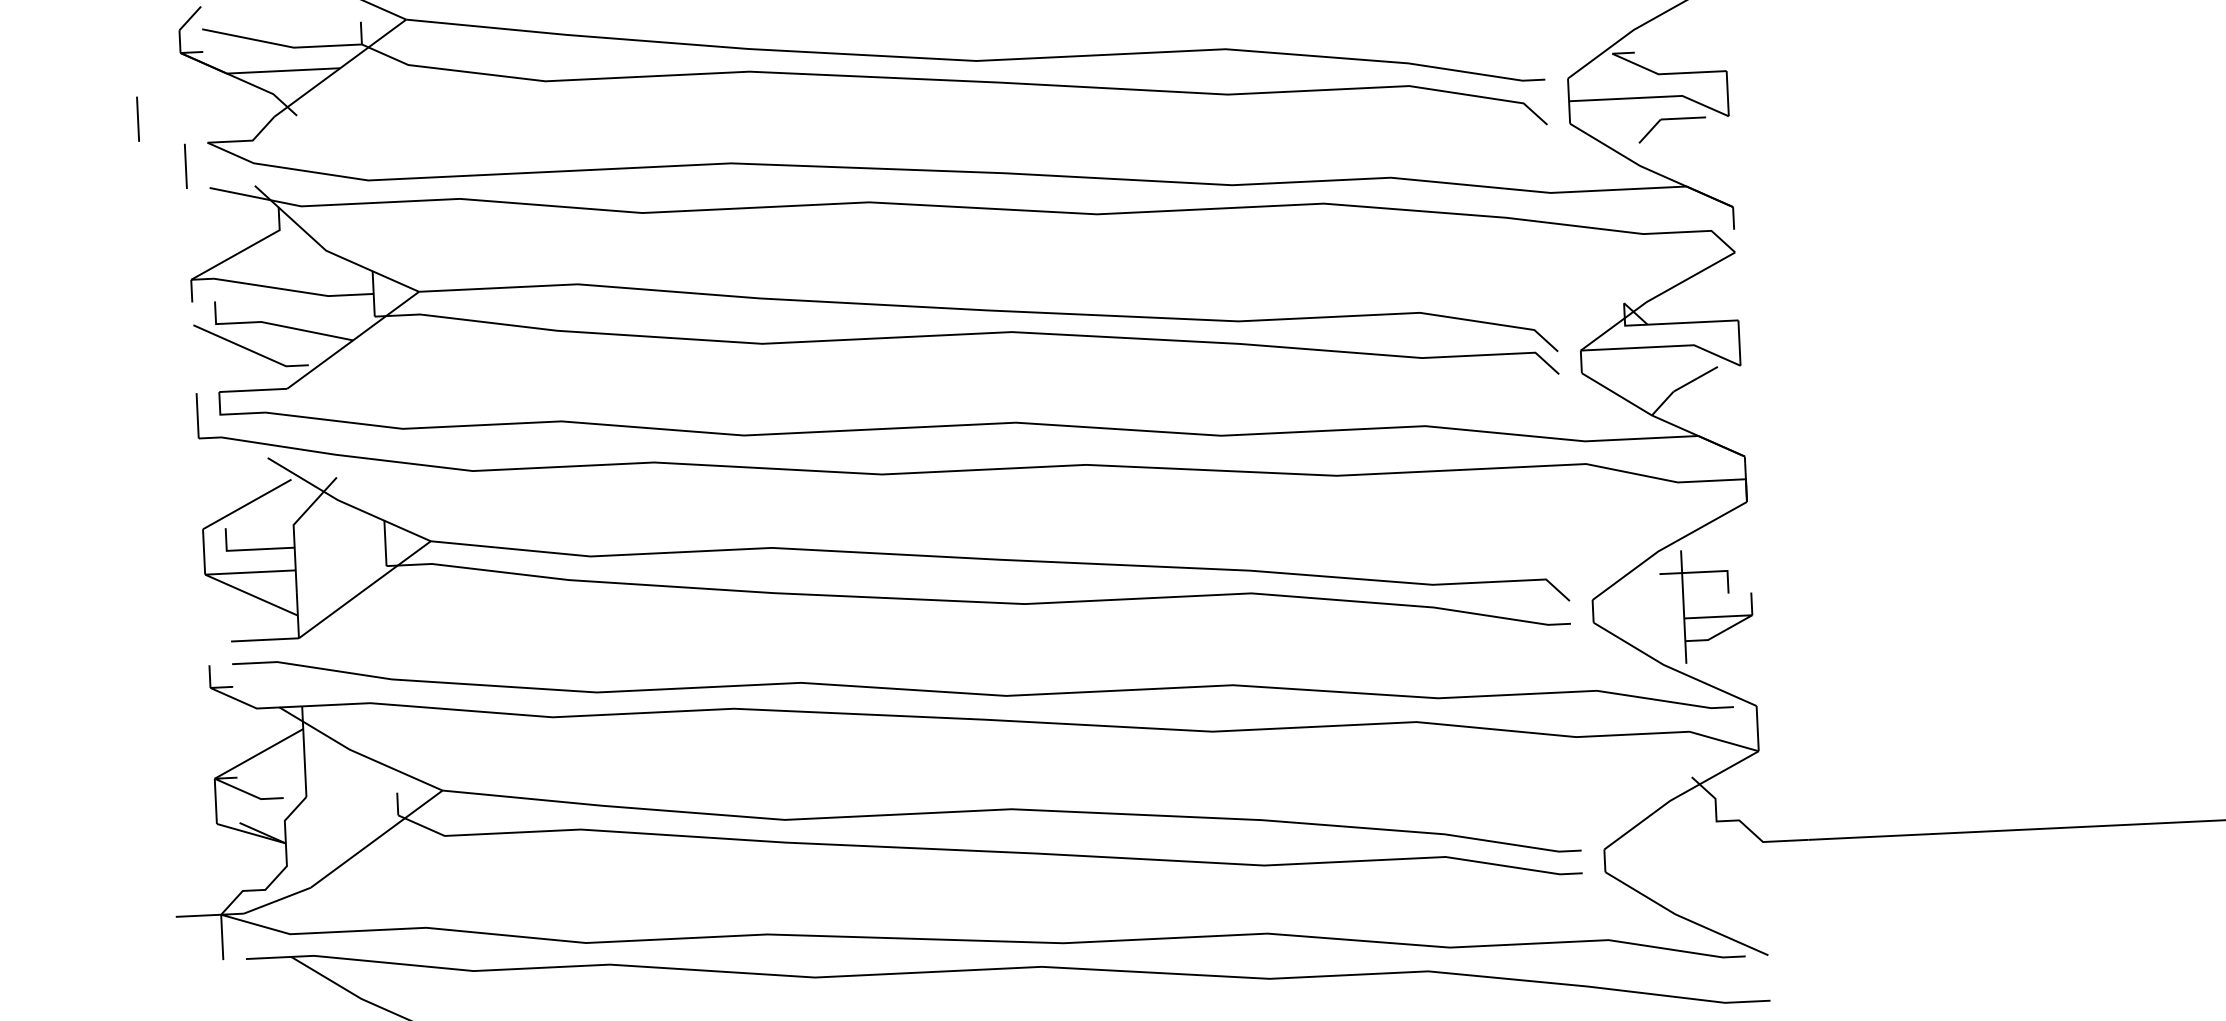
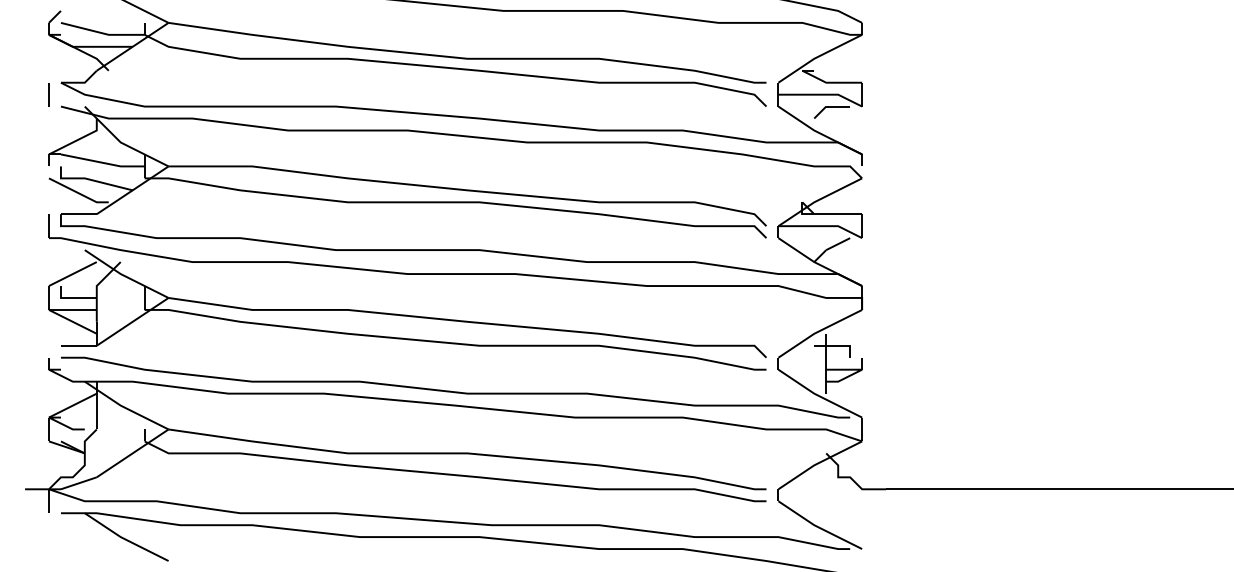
line: (137, 119) -> (24, 68), removed

